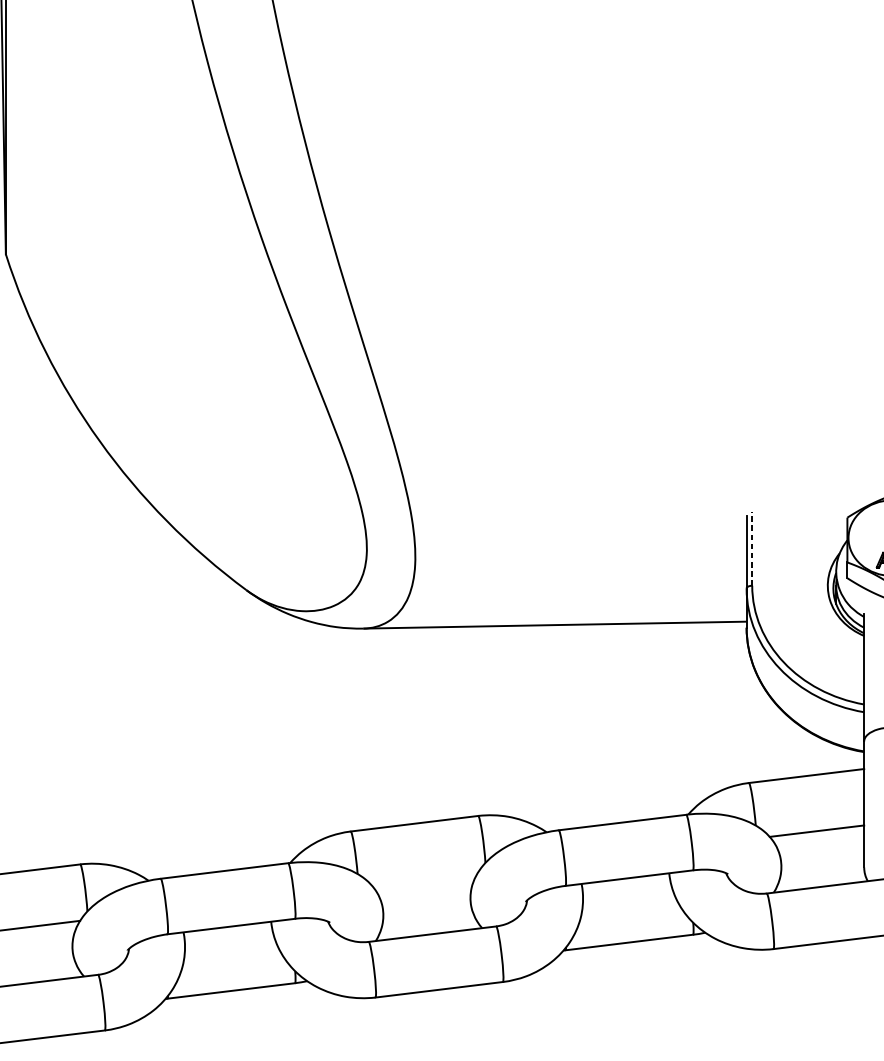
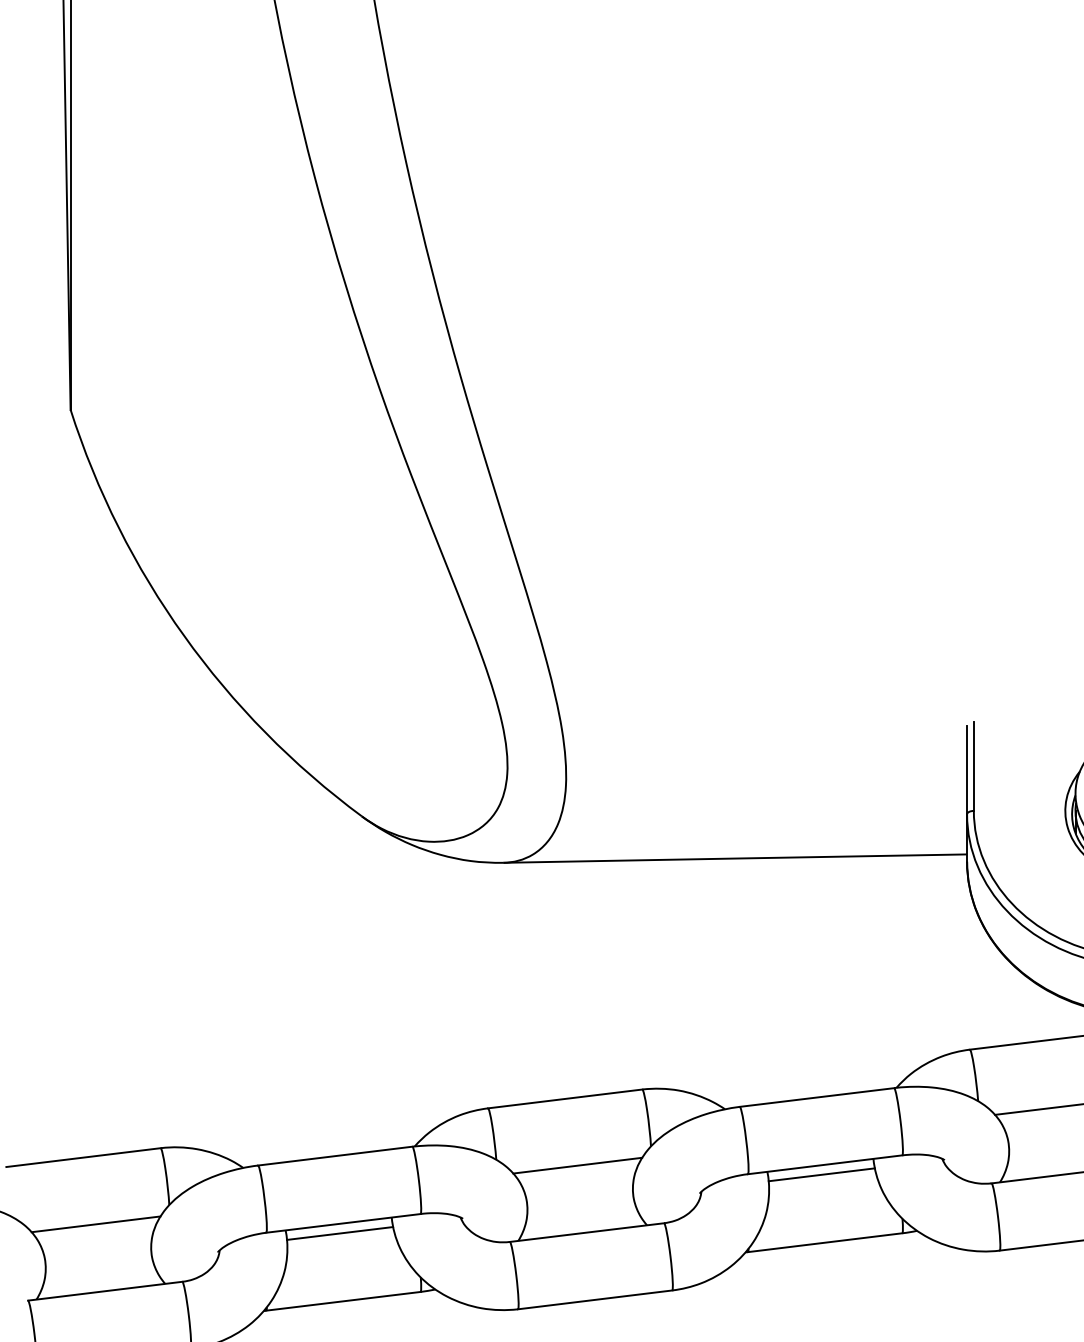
line: (751, 548) -> (973, 765), dashed -> solid
line: (424, 878) -> (577, 1165), added
line: (626, 886) -> (821, 1174), added
line: (228, 934) -> (340, 1233), added

